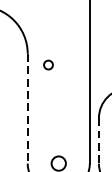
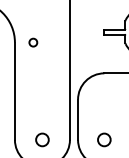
circle: (48, 64) -> (33, 42), moved
line: (27, 108) -> (14, 91), dashed -> solid
line: (99, 141) -> (78, 120), dashed -> solid

